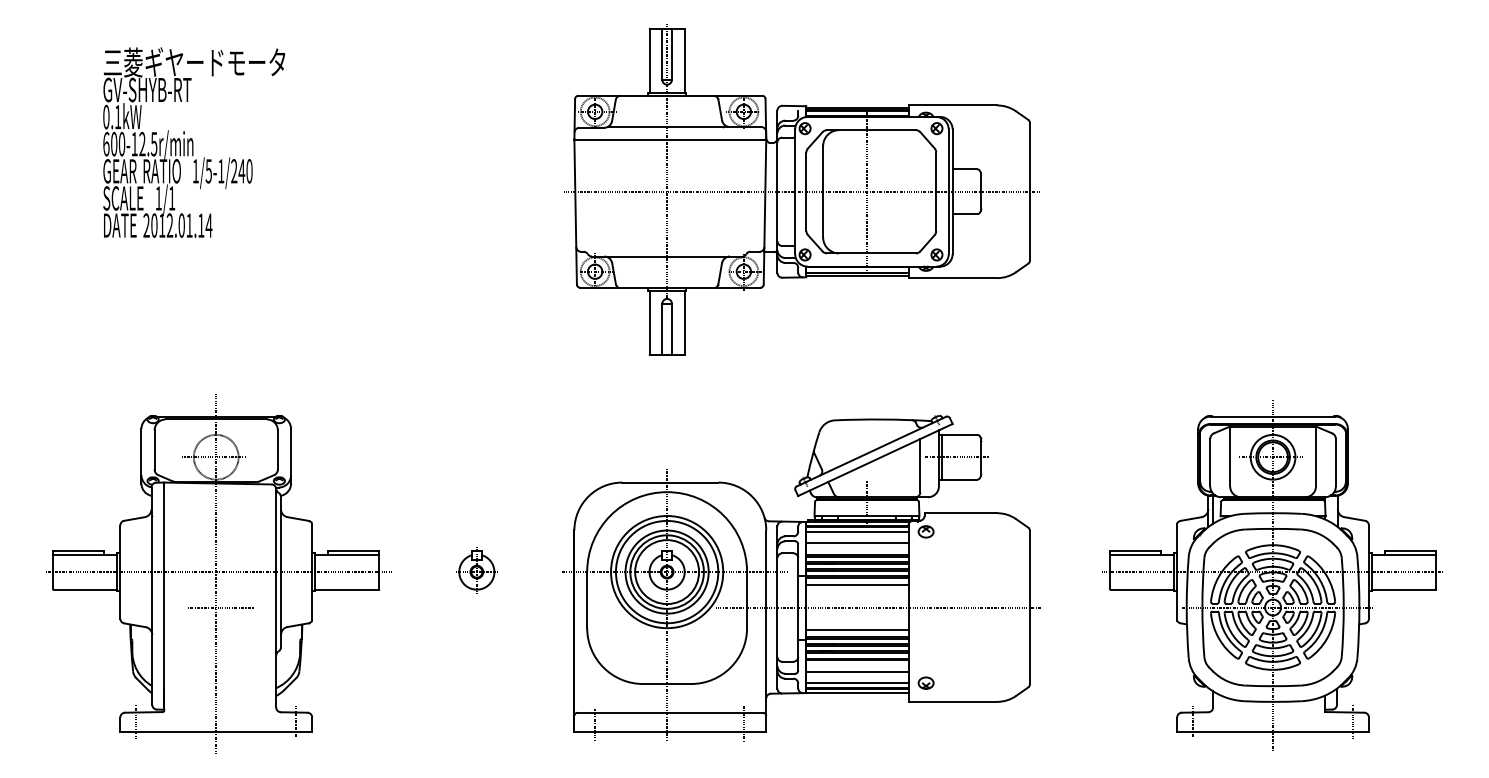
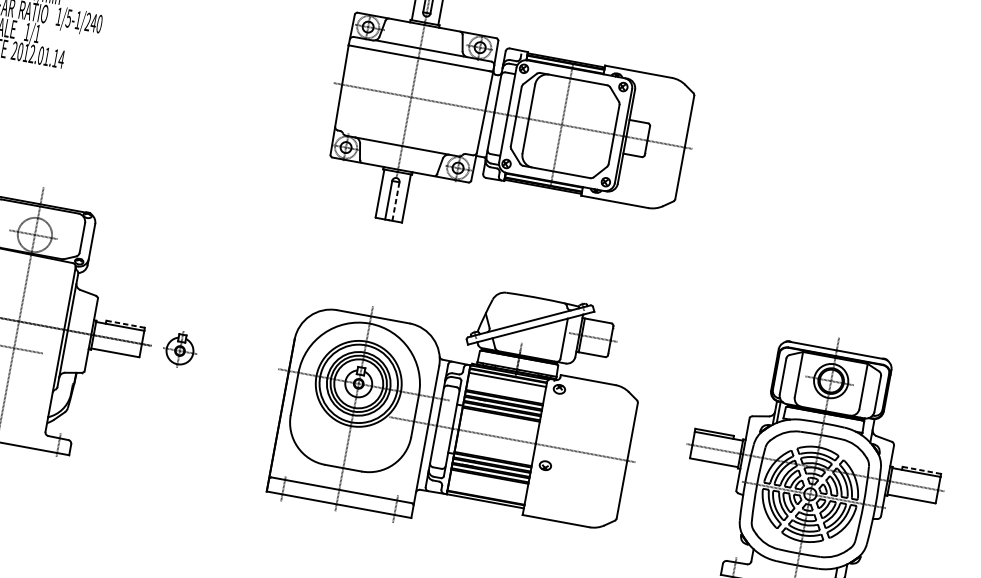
line: (671, 329) -> (395, 201), solid -> dashed
line: (857, 542) -> (506, 387), removed
line: (353, 550) -> (125, 324), solid -> dashed
line: (1410, 550) -> (921, 470), solid -> dashed
part: (476, 570) -> (179, 349), moved
line: (857, 585) -> (500, 420), removed
line: (857, 629) -> (494, 453), removed
line: (857, 672) -> (488, 485), removed
part: (925, 682) -> (545, 465), moved
line: (857, 683) -> (486, 494), removed

